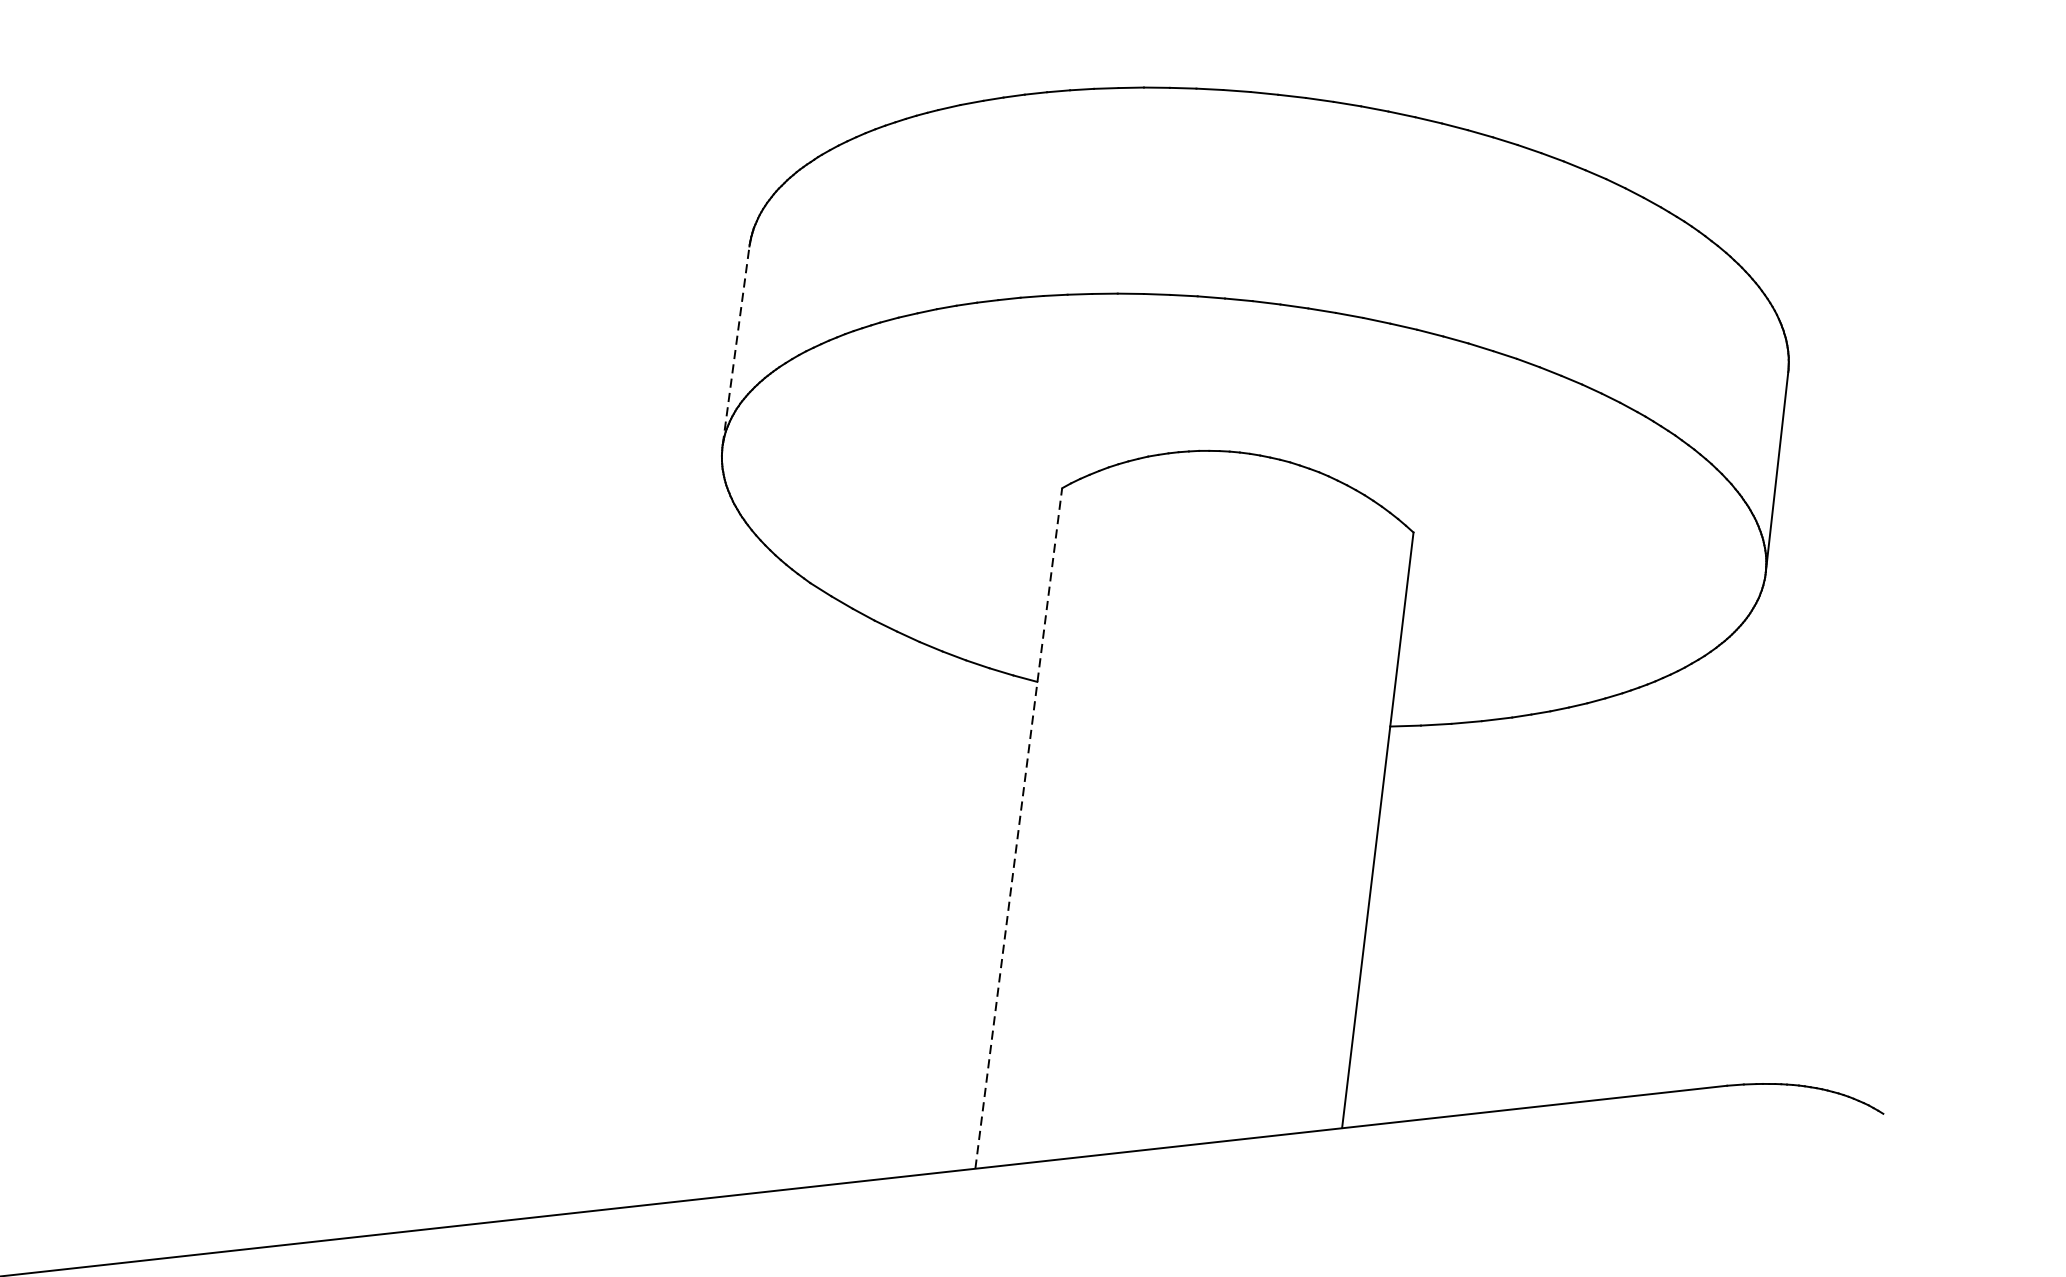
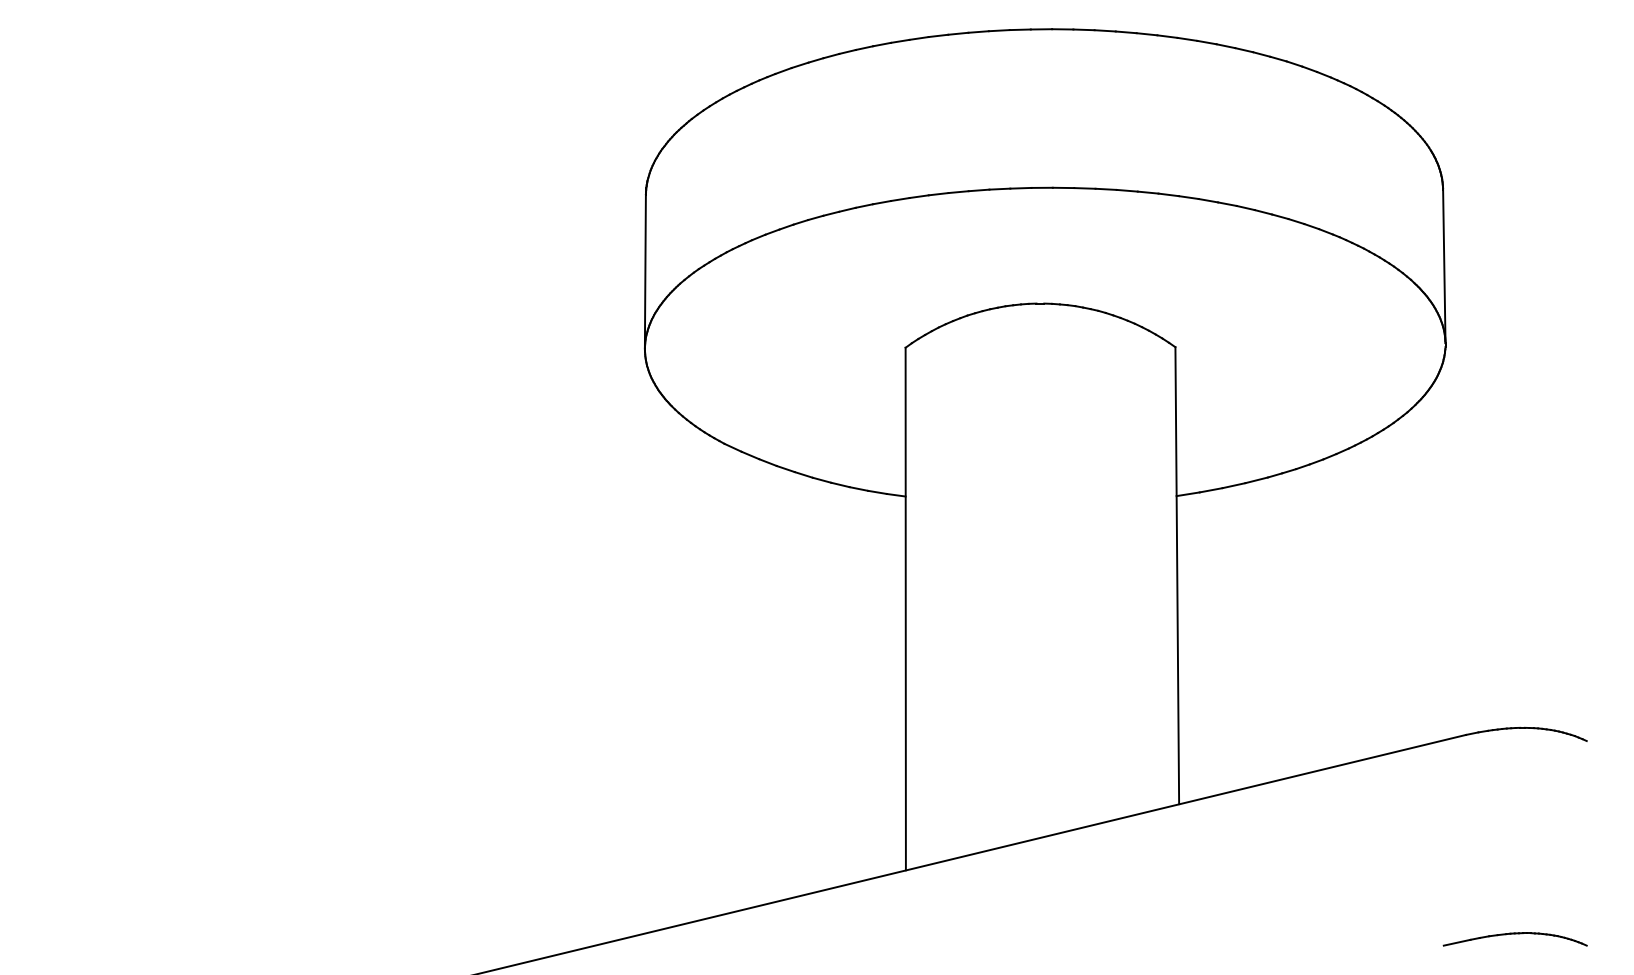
line: (736, 345) -> (645, 271), dashed -> solid
line: (1018, 827) -> (905, 608), dashed -> solid

